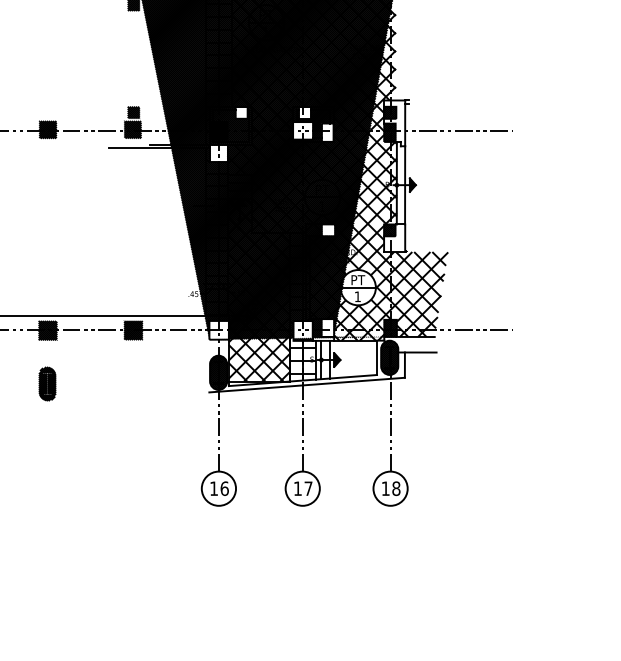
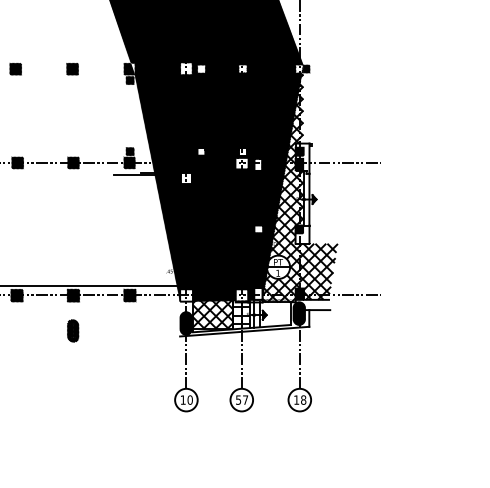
text: (223, 487) -> (189, 399), 16 -> 10
text: (297, 487) -> (238, 399), 17 -> 57

